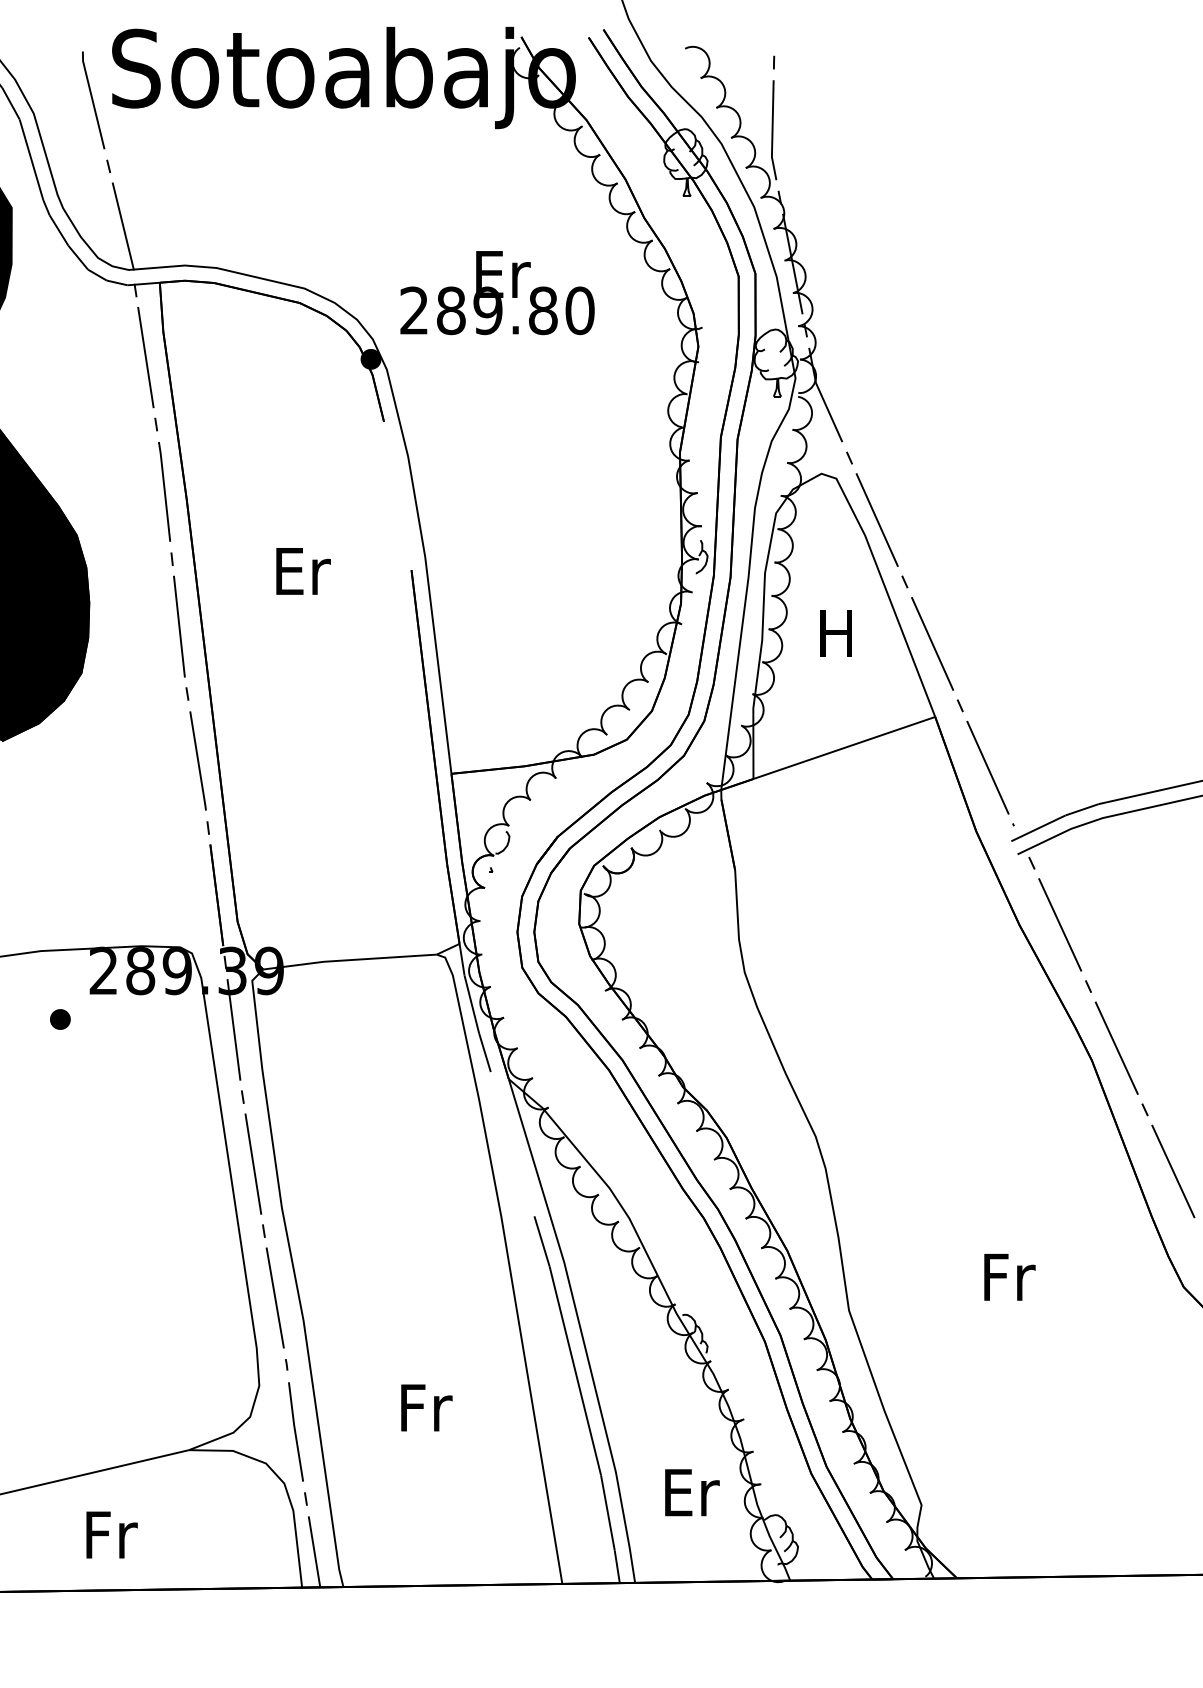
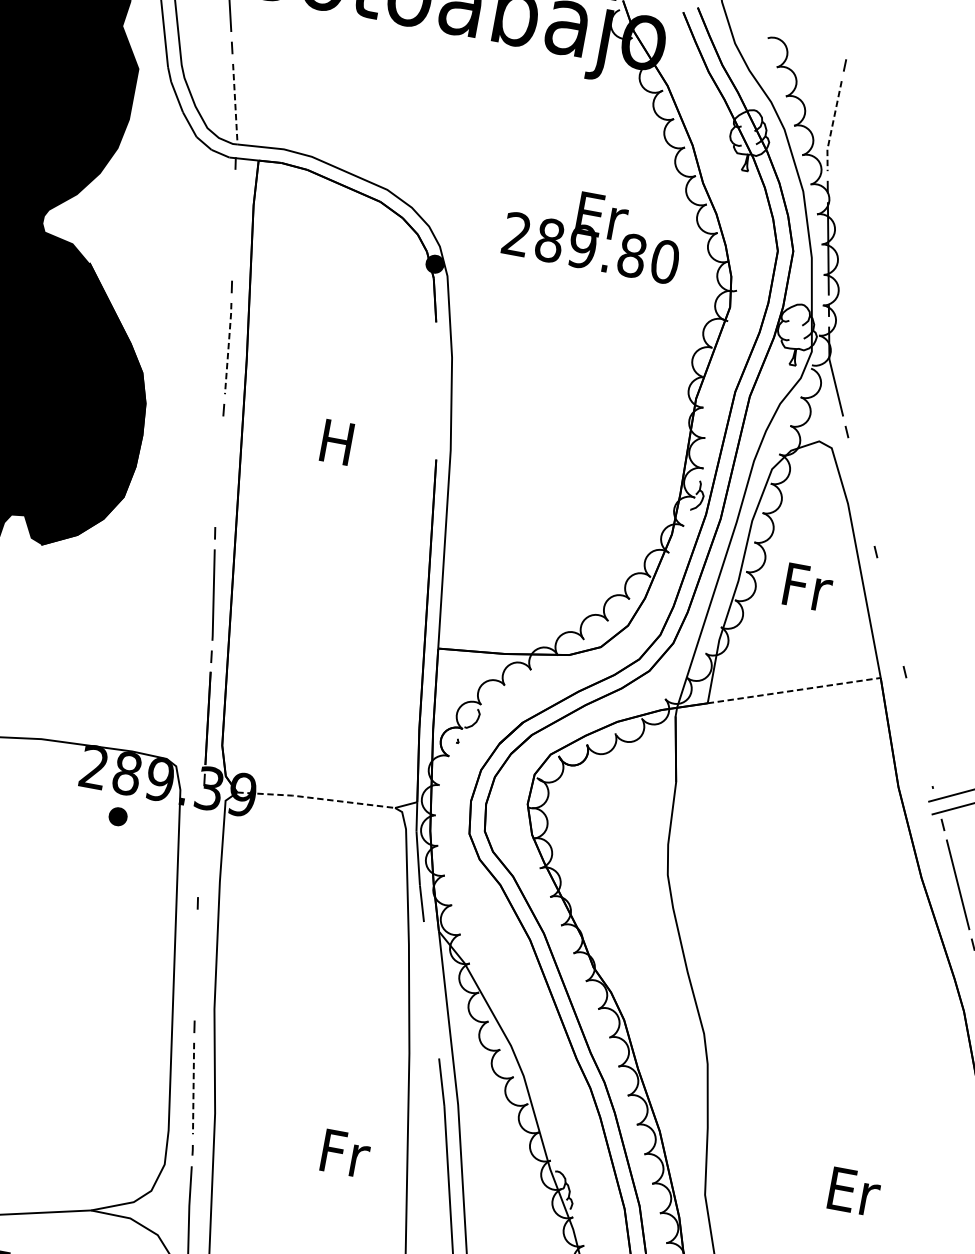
line: (772, 131) -> (832, 126), solid -> dashed
line: (123, 227) -> (235, 105), solid -> dashed
text: (497, 293) -> (594, 232), moved
line: (145, 357) -> (233, 225), removed
line: (164, 491) -> (228, 348), solid -> dashed
line: (876, 519) -> (860, 491), removed
text: (303, 571) -> (339, 442), Er -> H
line: (179, 626) -> (219, 471), removed
text: (838, 633) -> (807, 587), H -> Fr
line: (932, 643) -> (890, 611), removed
line: (844, 747) -> (794, 690), solid -> dashed
line: (987, 767) -> (919, 731), removed
line: (349, 960) -> (316, 798), solid -> dashed
part: (60, 1019) -> (118, 816), moved
line: (233, 1029) -> (200, 841), removed
line: (253, 1163) -> (196, 964), removed
text: (1009, 1276) -> (854, 1191), Fr -> Er
line: (275, 1298) -> (193, 1089), solid -> dashed
text: (426, 1407) -> (345, 1153), moved

